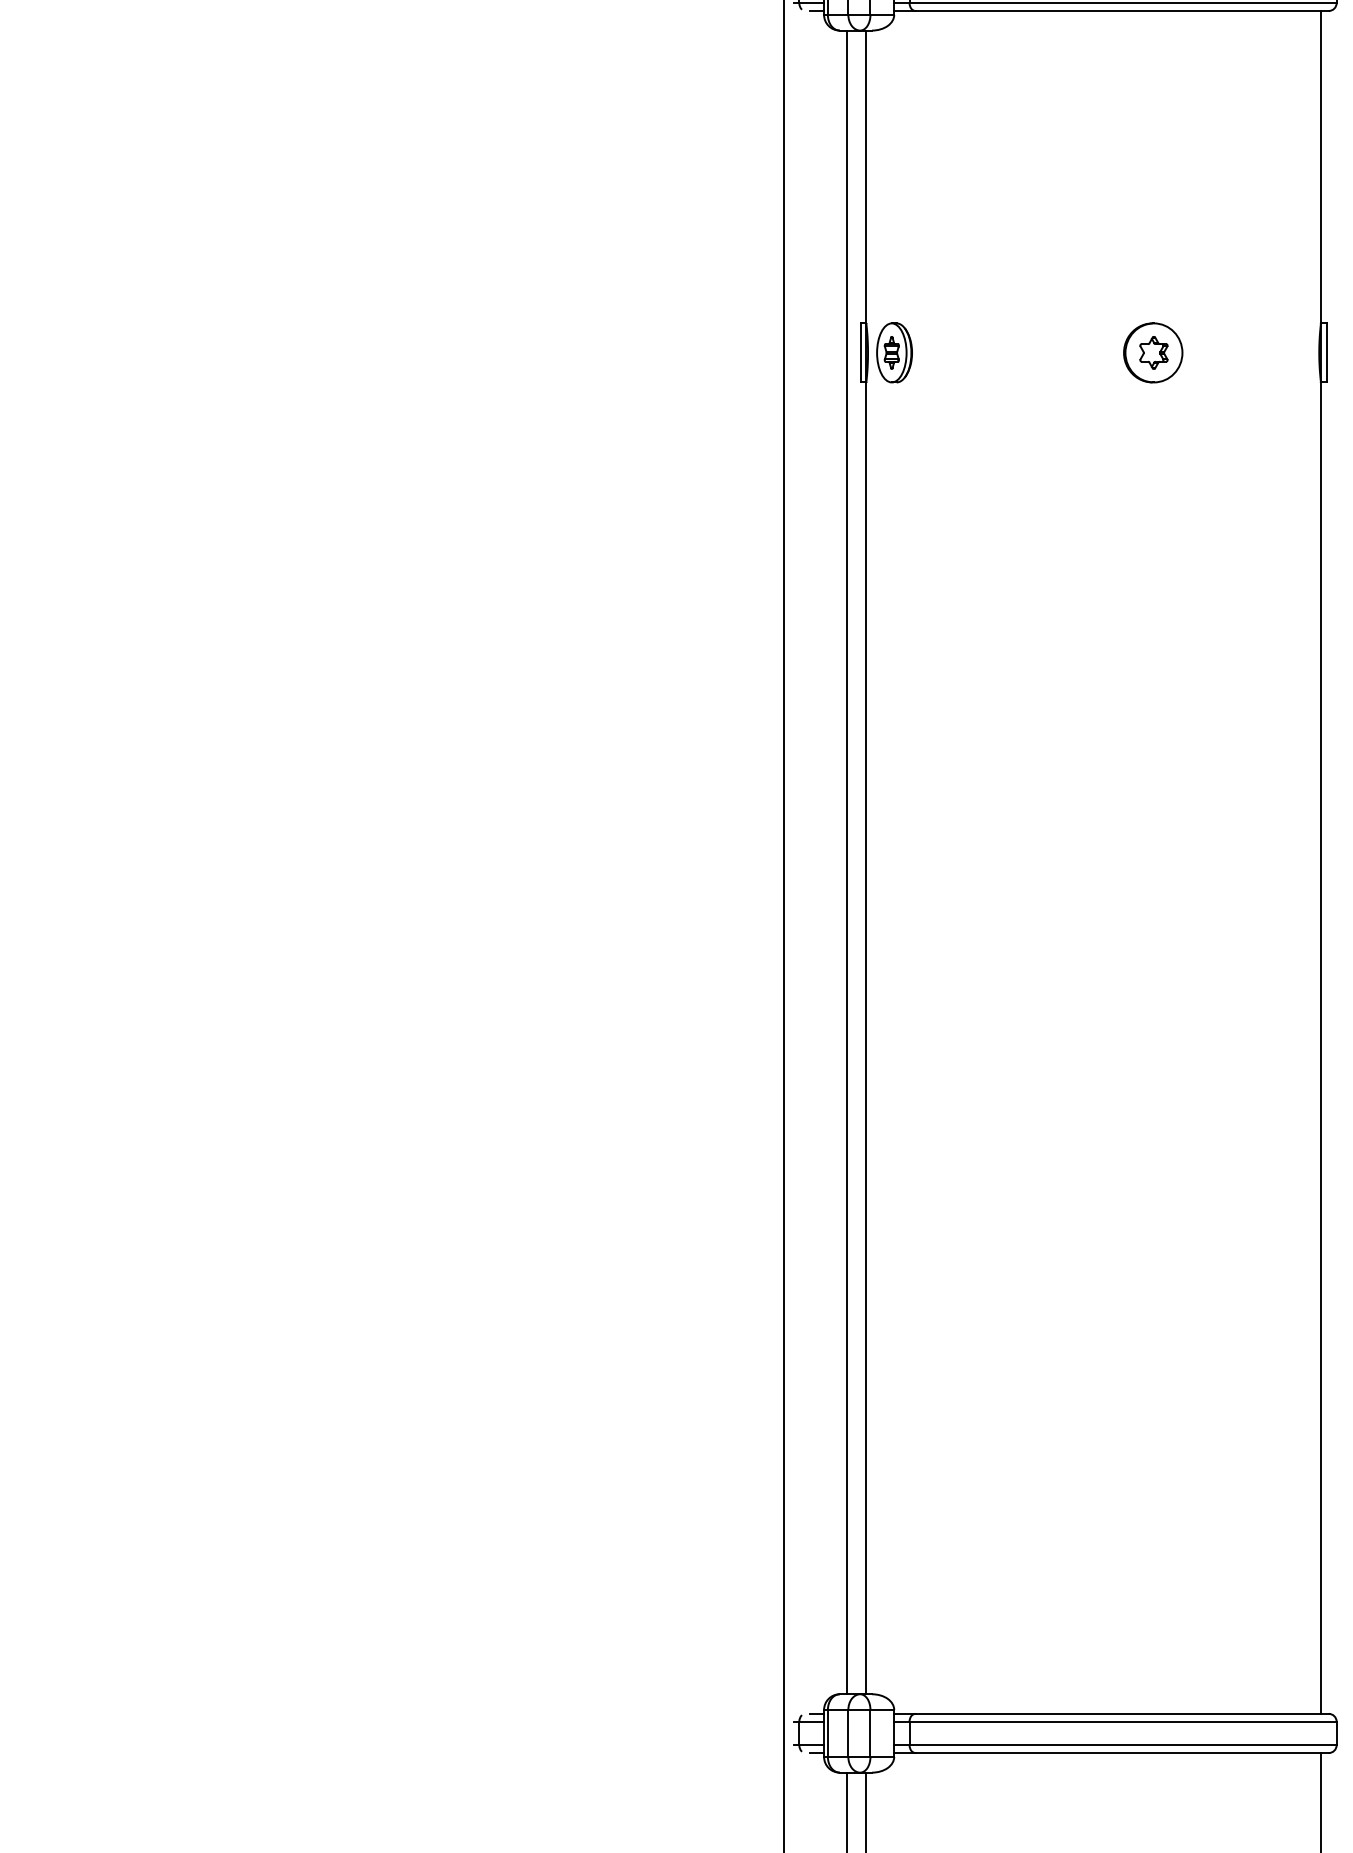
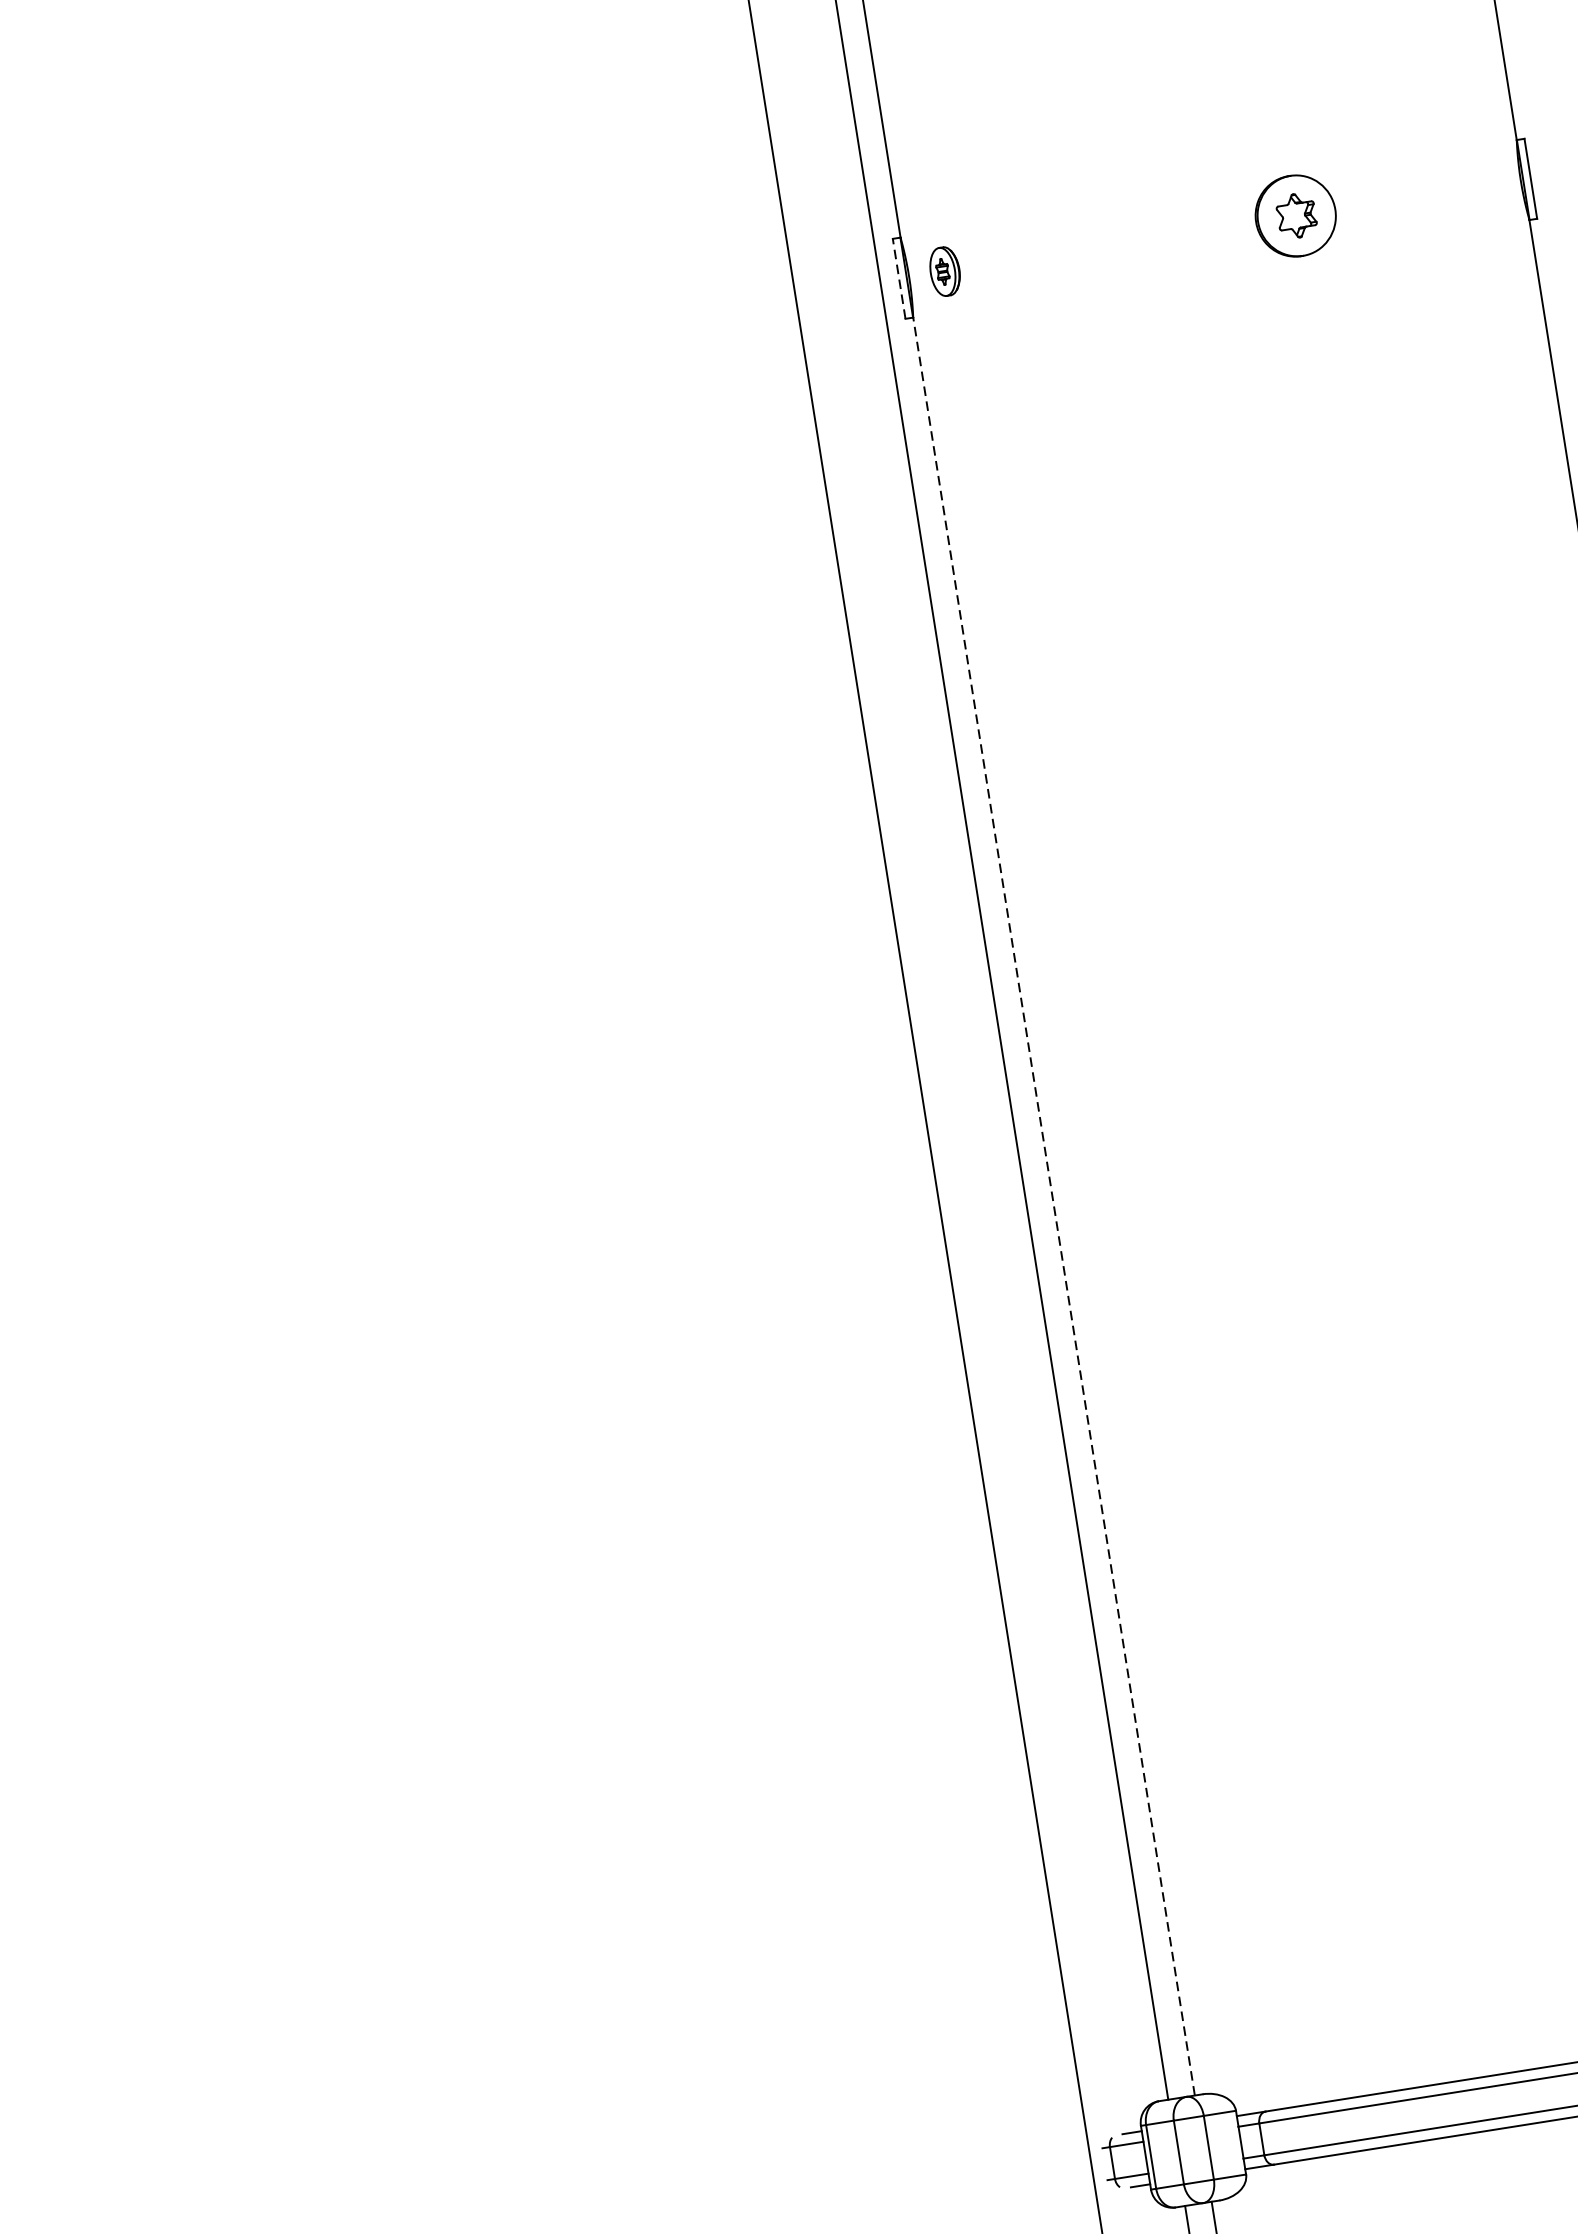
line: (860, 352) -> (898, 278), solid -> dashed
part: (894, 352) -> (944, 270), size x0.6
line: (866, 1038) -> (1054, 1206), solid -> dashed

